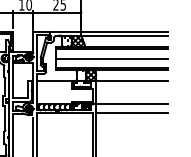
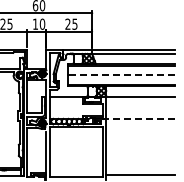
line: (111, 58) -> (120, 75), solid -> dashed
line: (131, 104) -> (139, 118), solid -> dashed
line: (132, 112) -> (140, 126), removed

